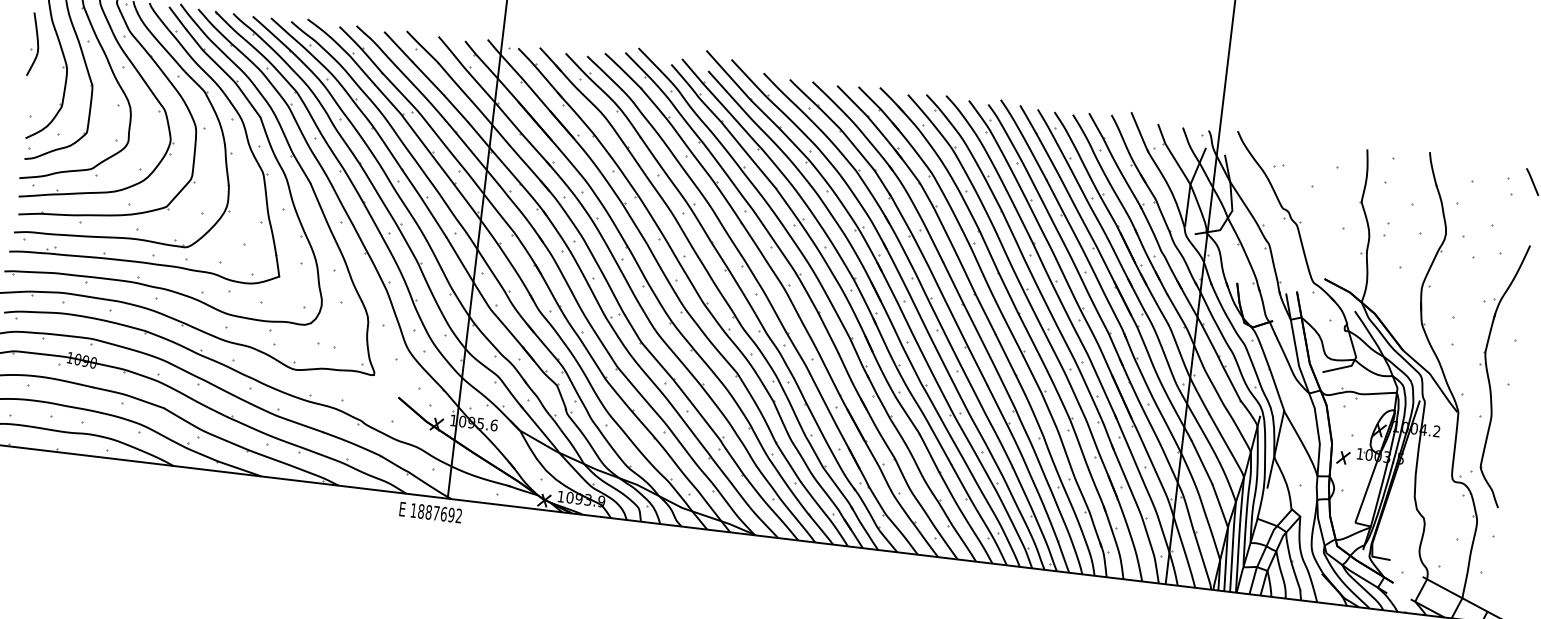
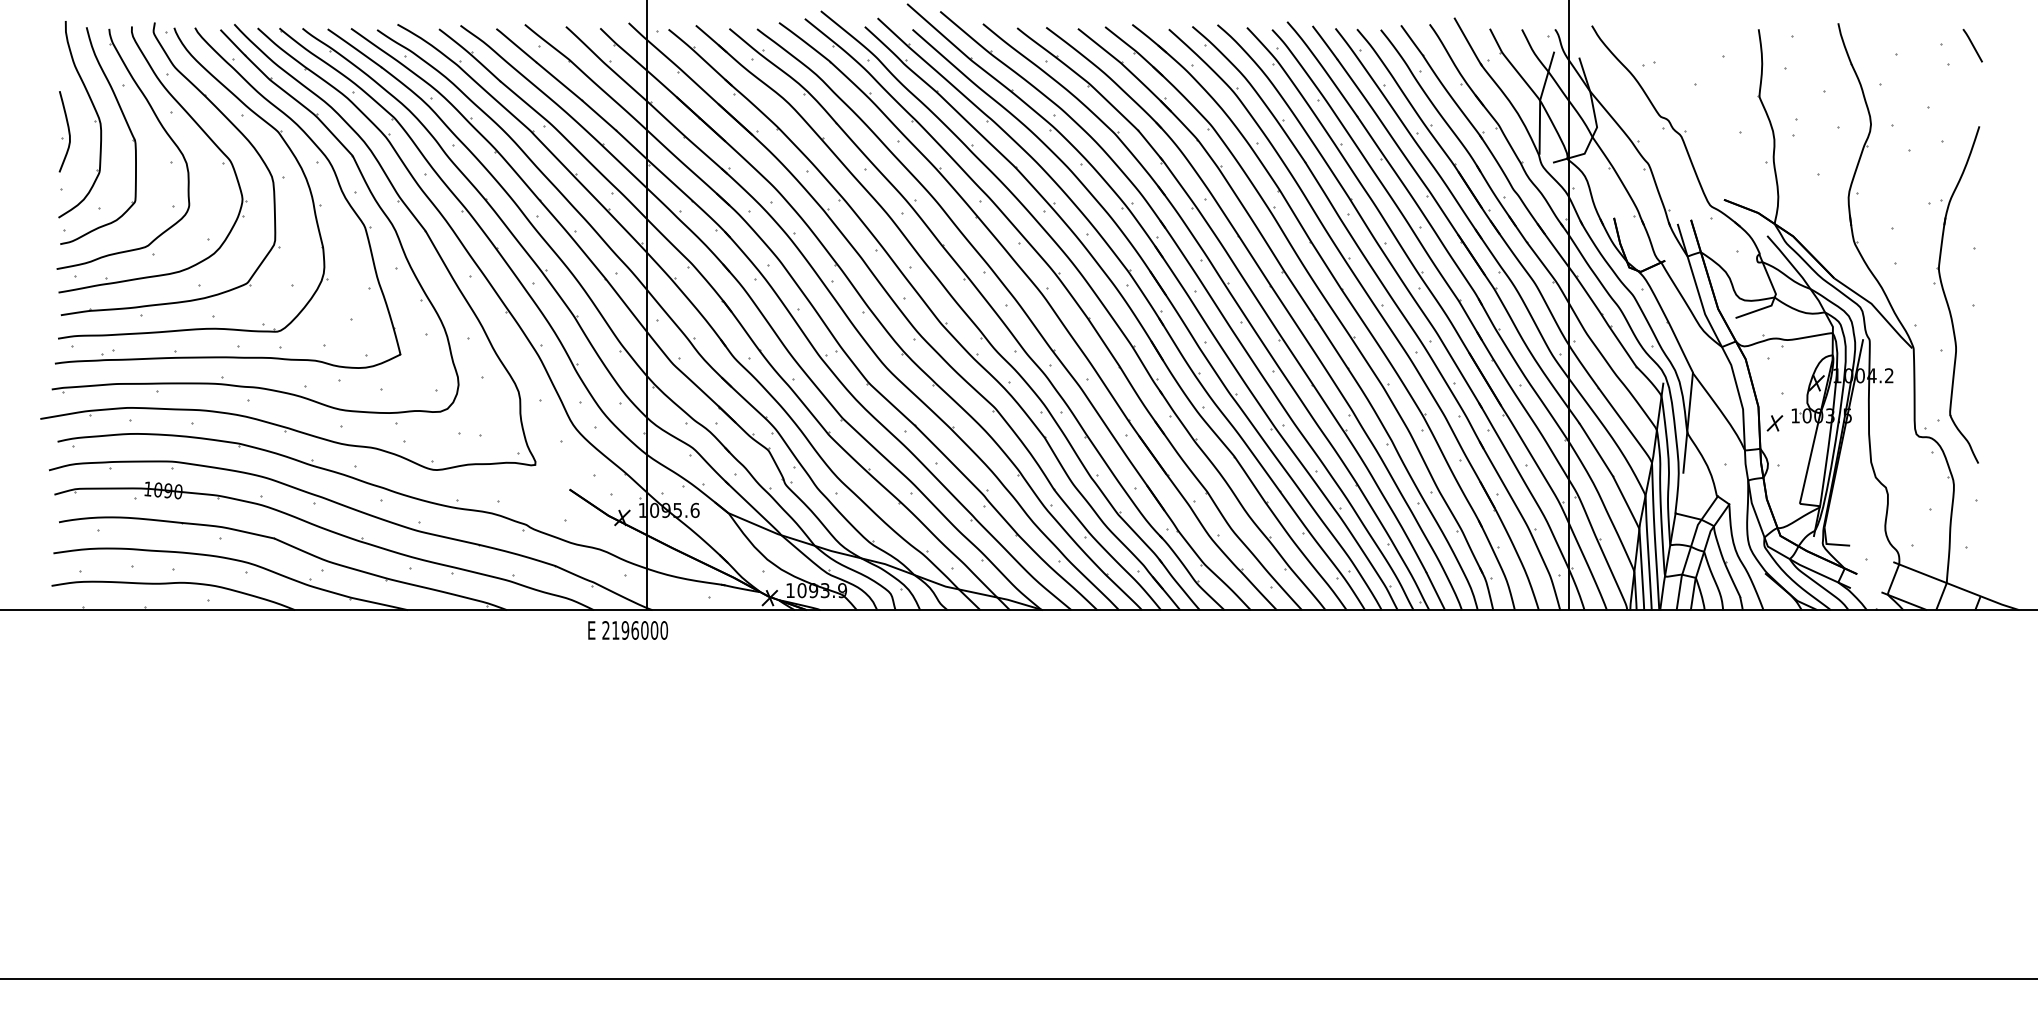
part: (34, 44) -> (64, 131), moved
text: (436, 513) -> (635, 630), 1887692 -> 2196000

